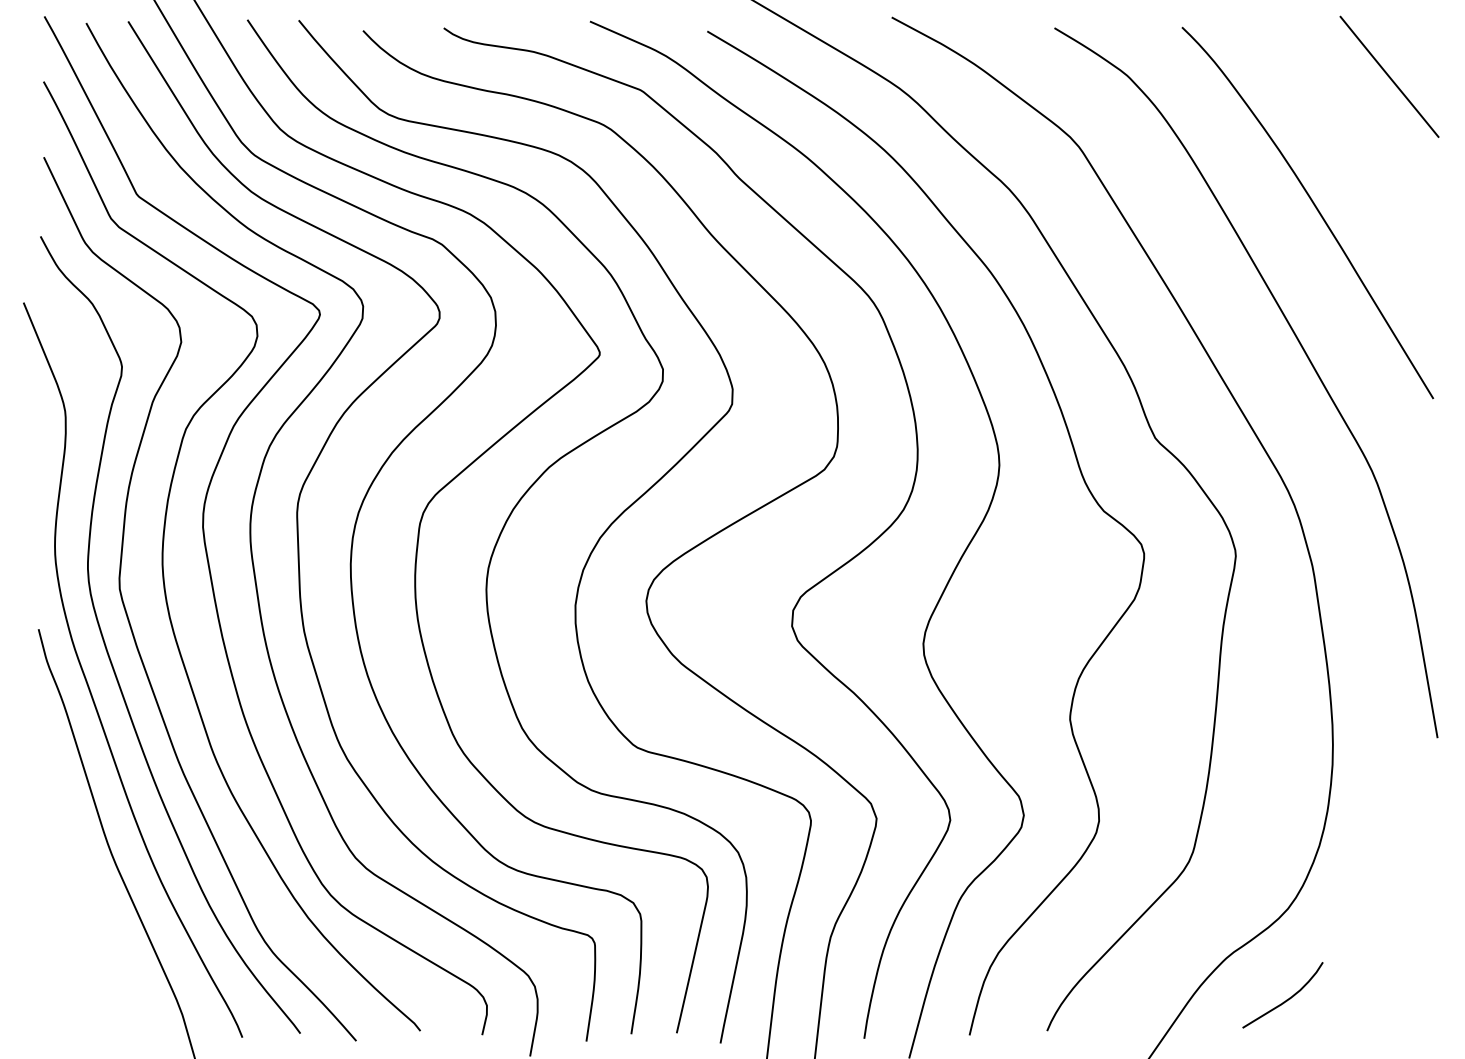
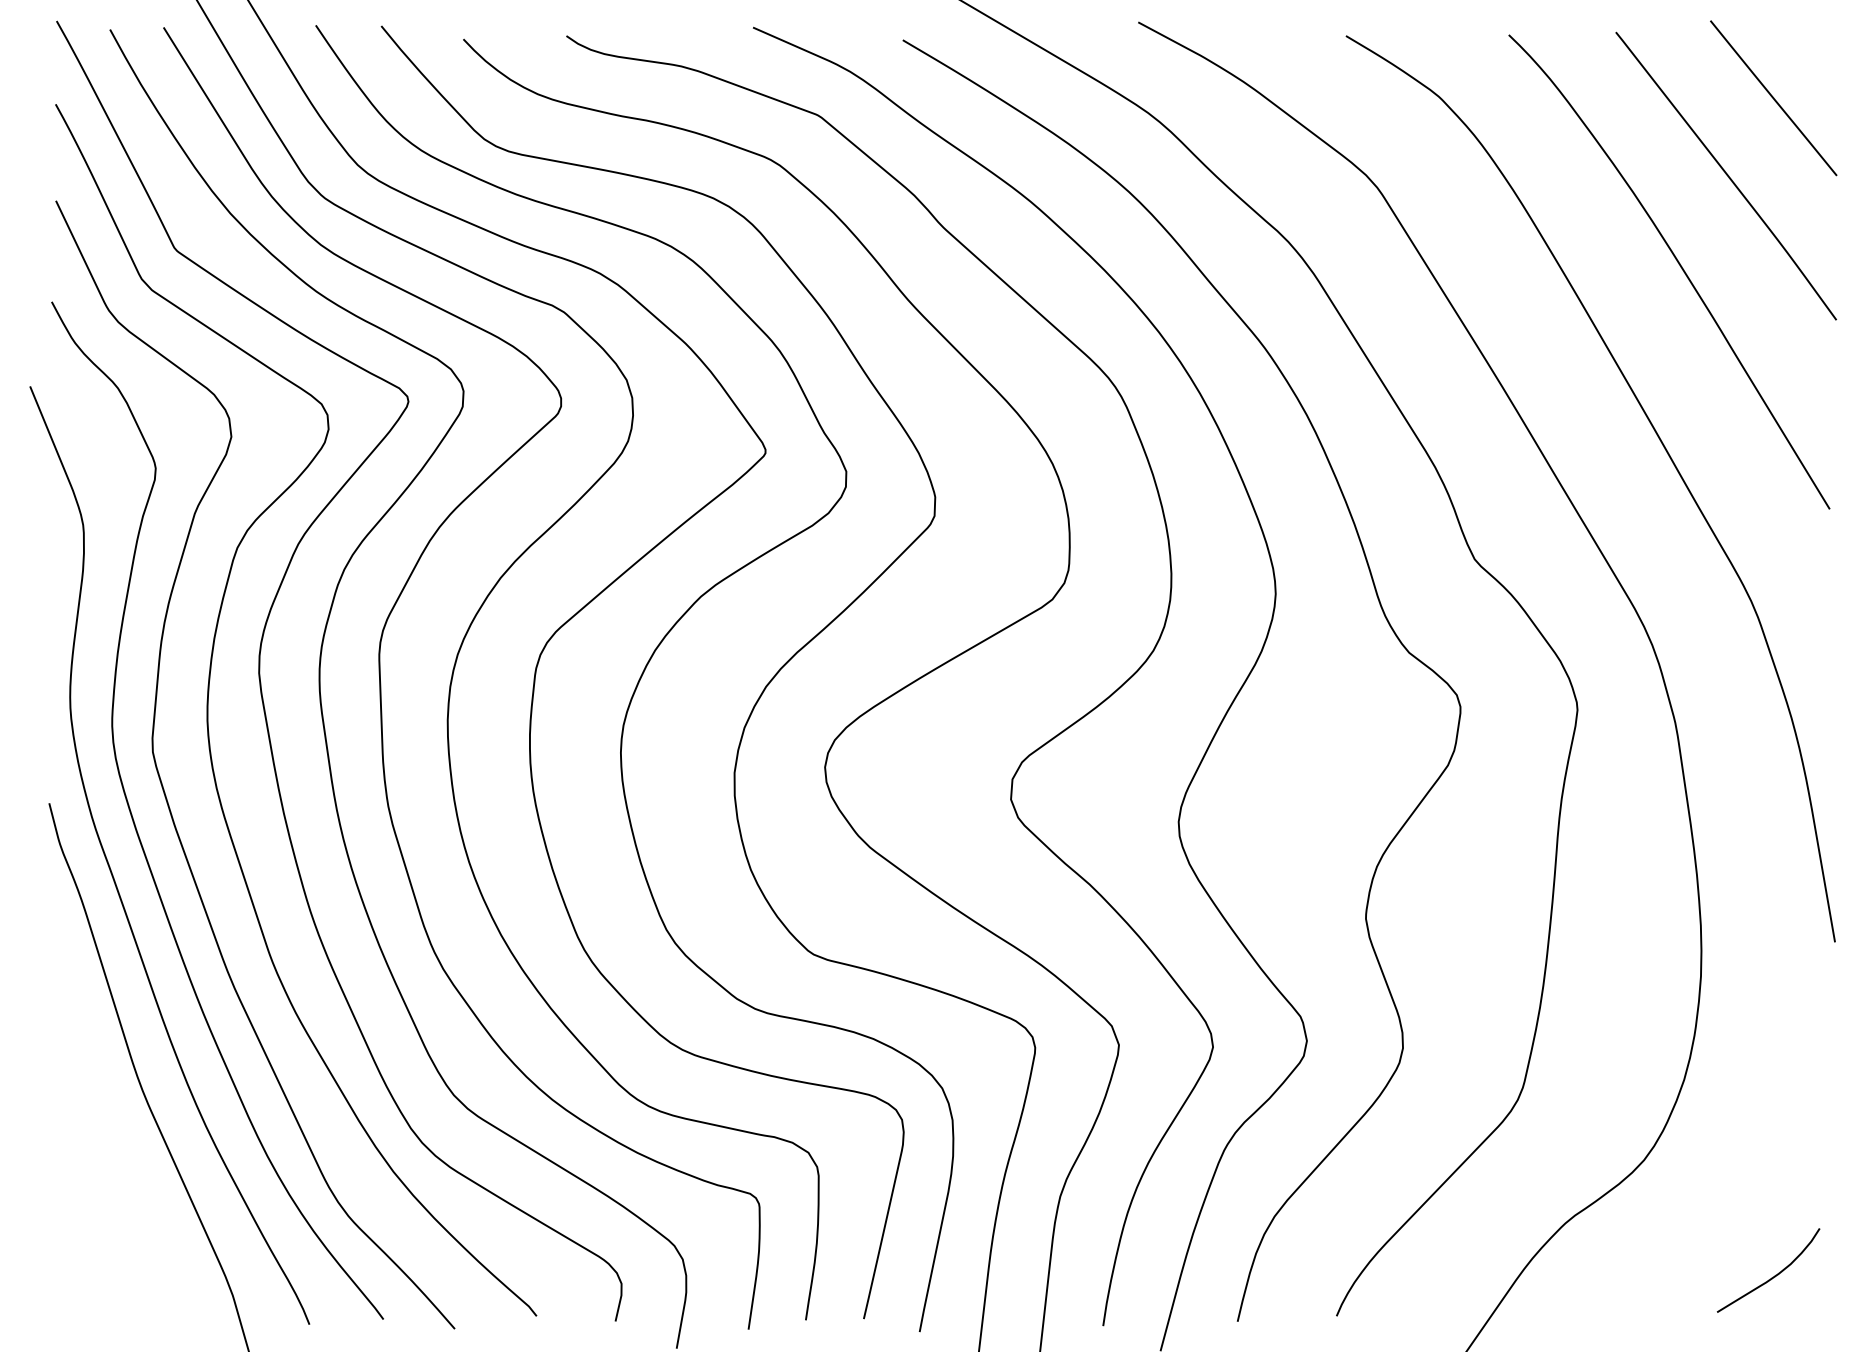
curve: (1351, 136) -> (1725, 174), added
curve: (1285, 1000) -> (1771, 1277), moved

